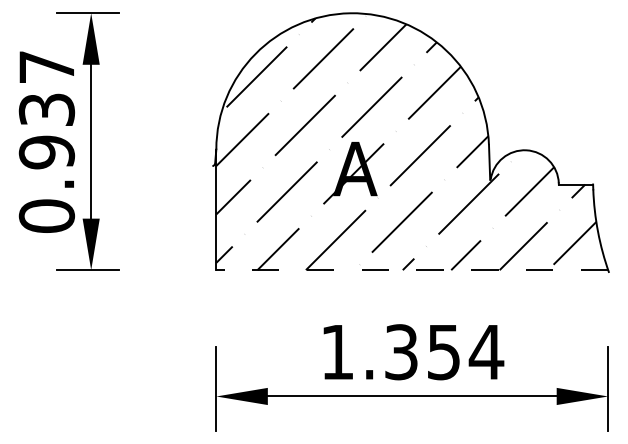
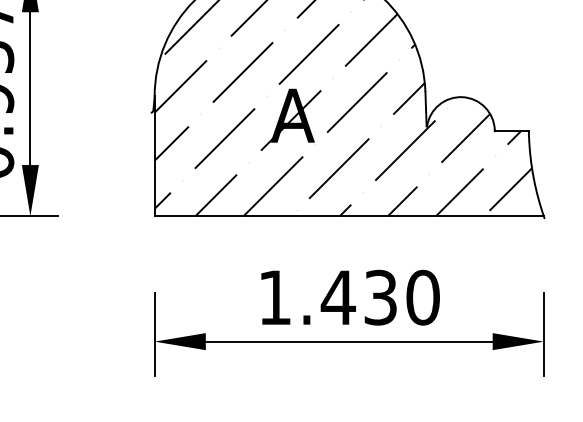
line: (412, 270) -> (349, 216), dashed -> solid
text: (443, 352) -> (380, 297), 1.354 -> 1.430

